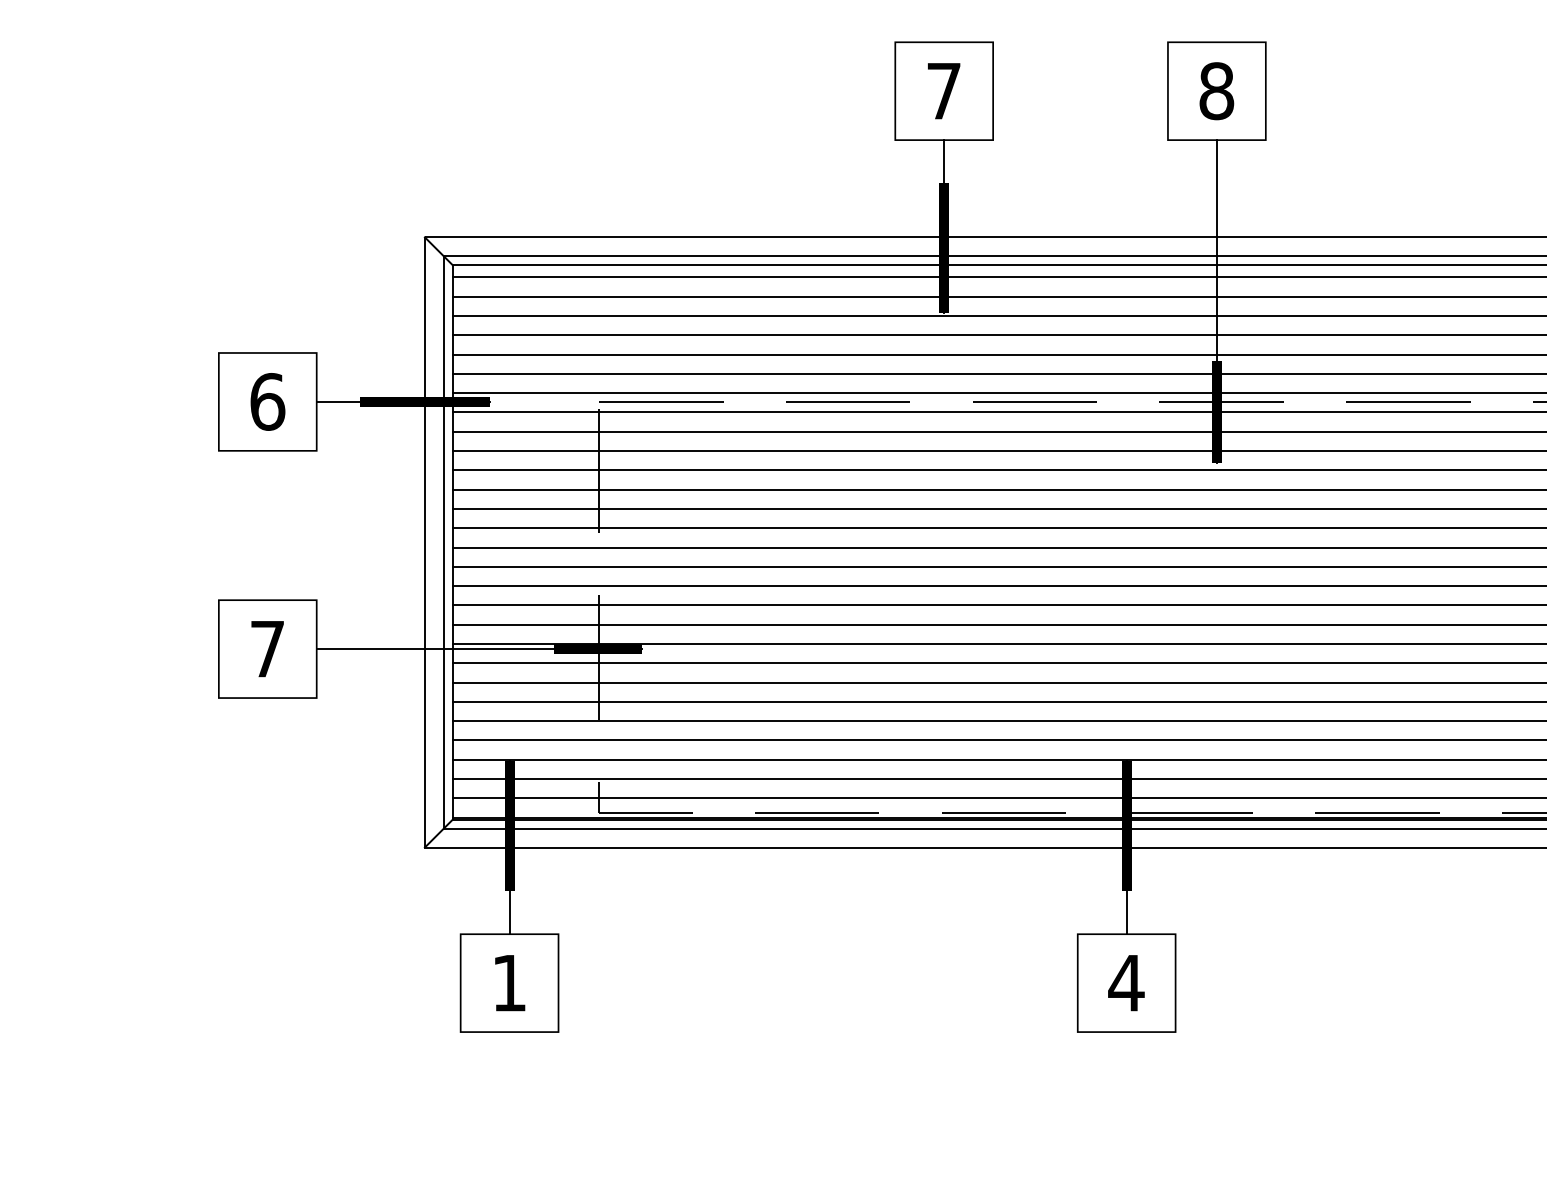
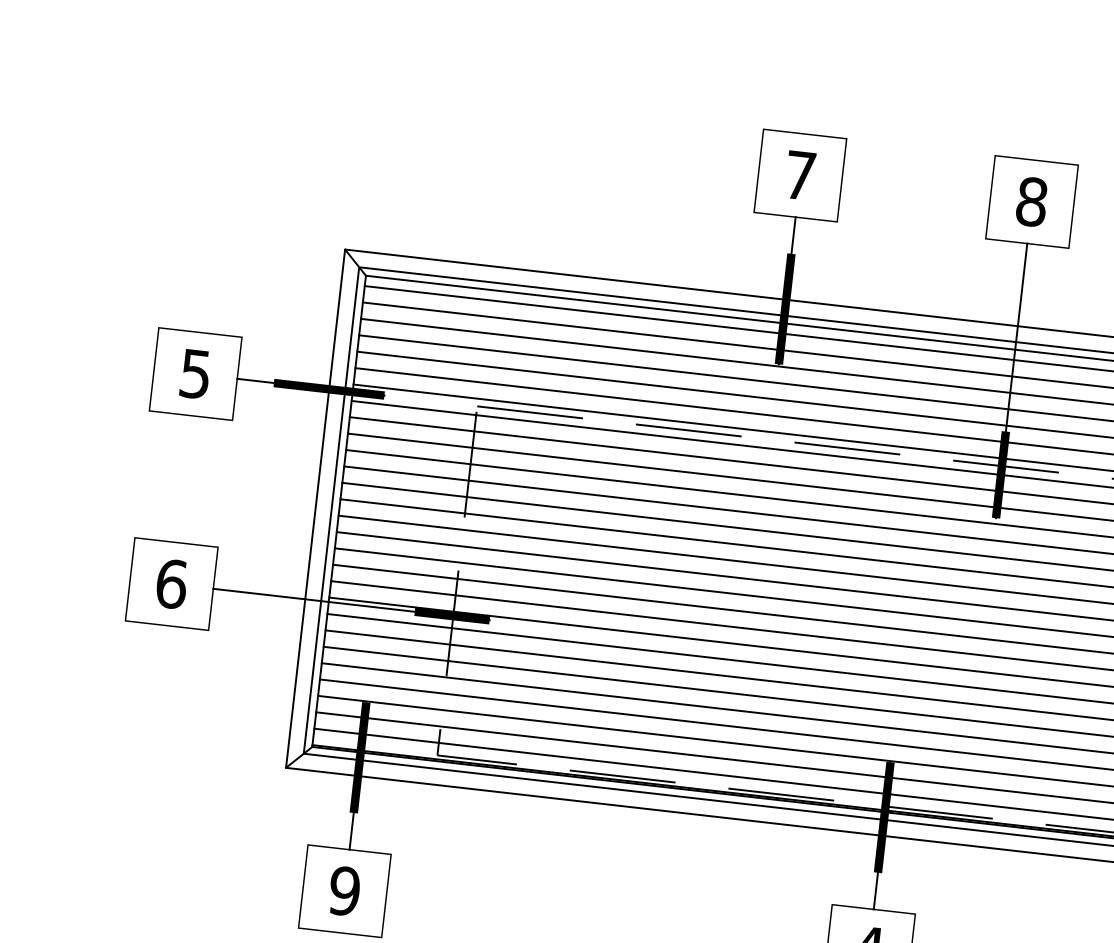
text: (267, 401) -> (195, 373), 6 -> 5
text: (267, 649) -> (171, 584), 7 -> 6
text: (509, 983) -> (344, 891), 1 -> 9

